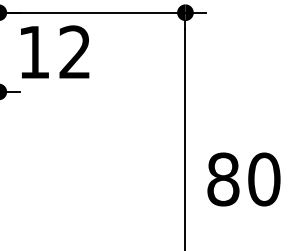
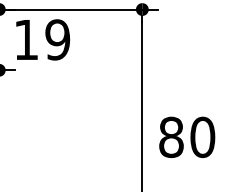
text: (74, 52) -> (57, 40), 12 -> 19

